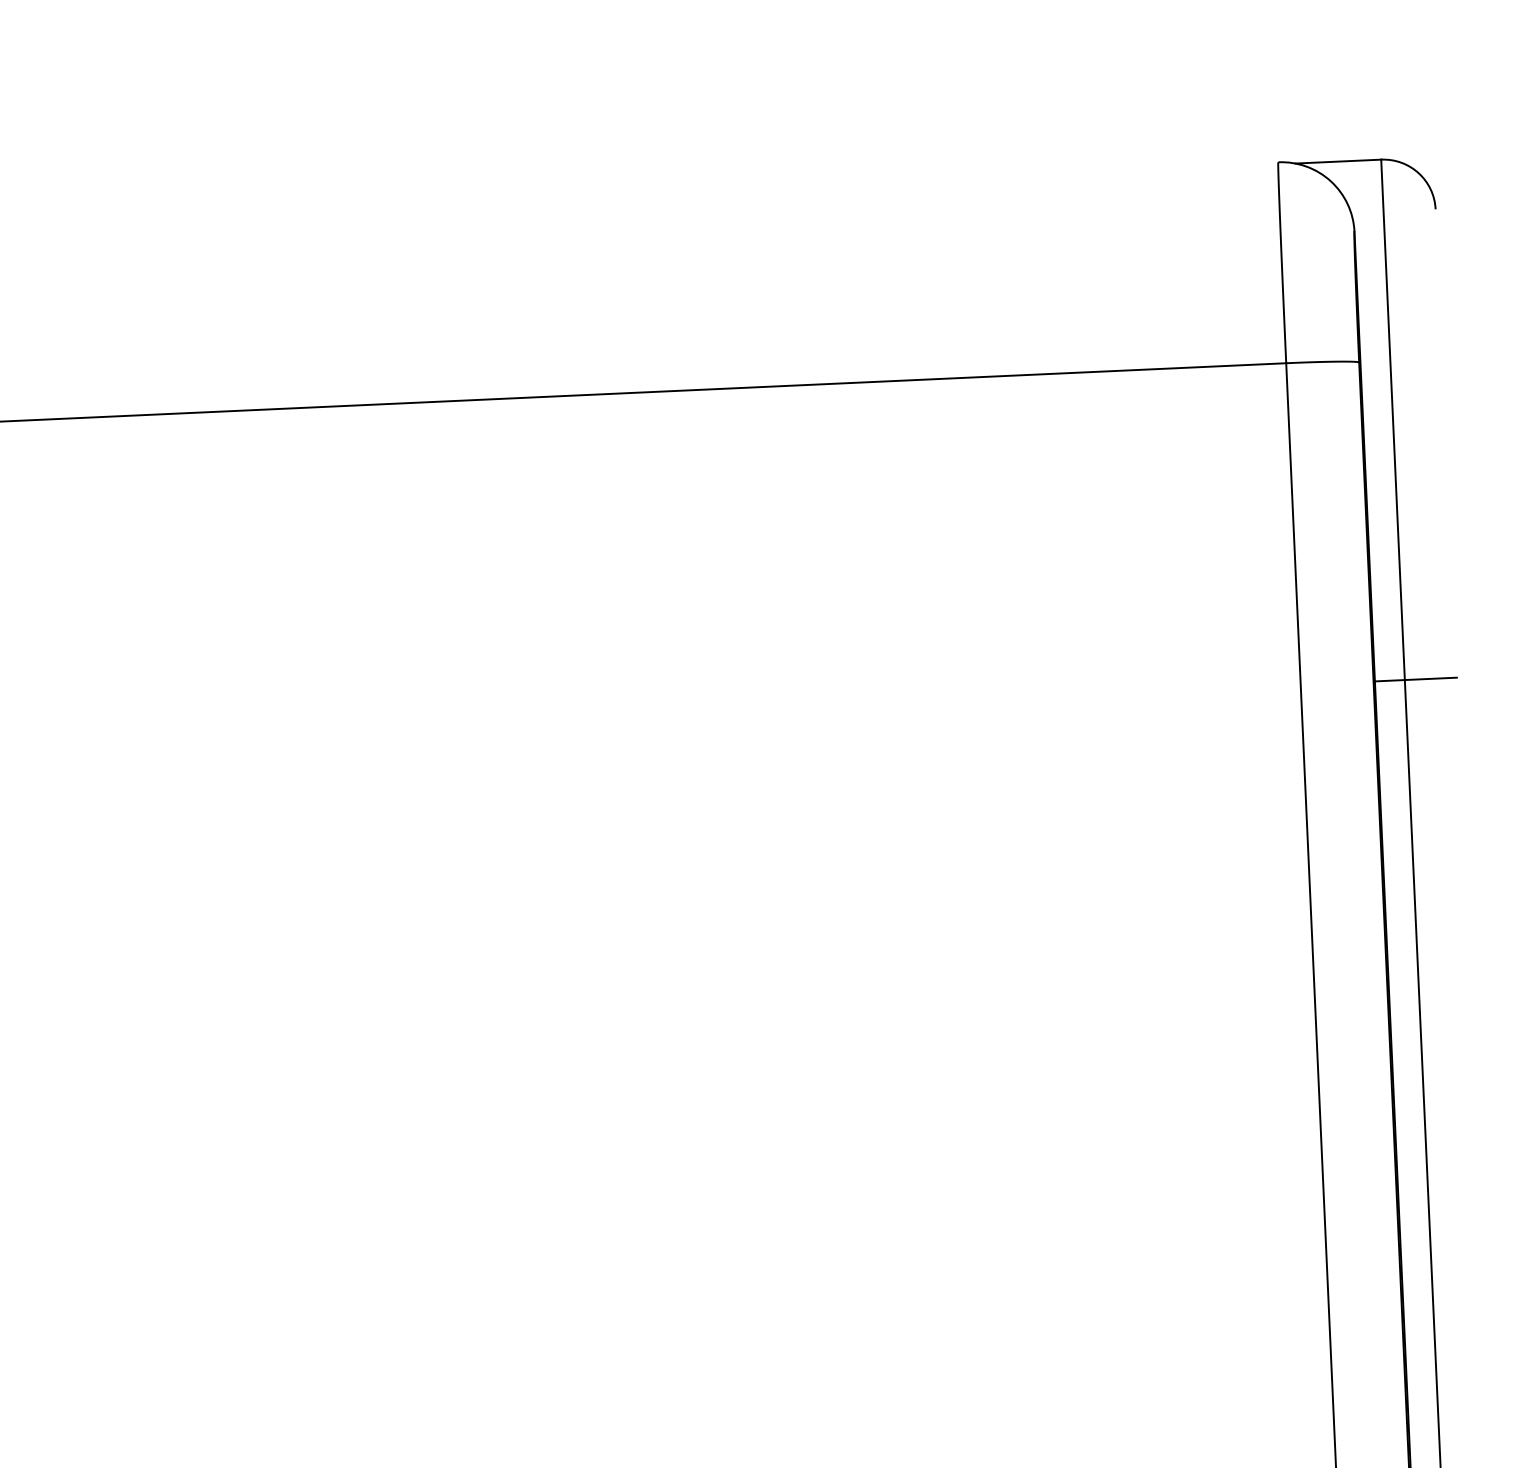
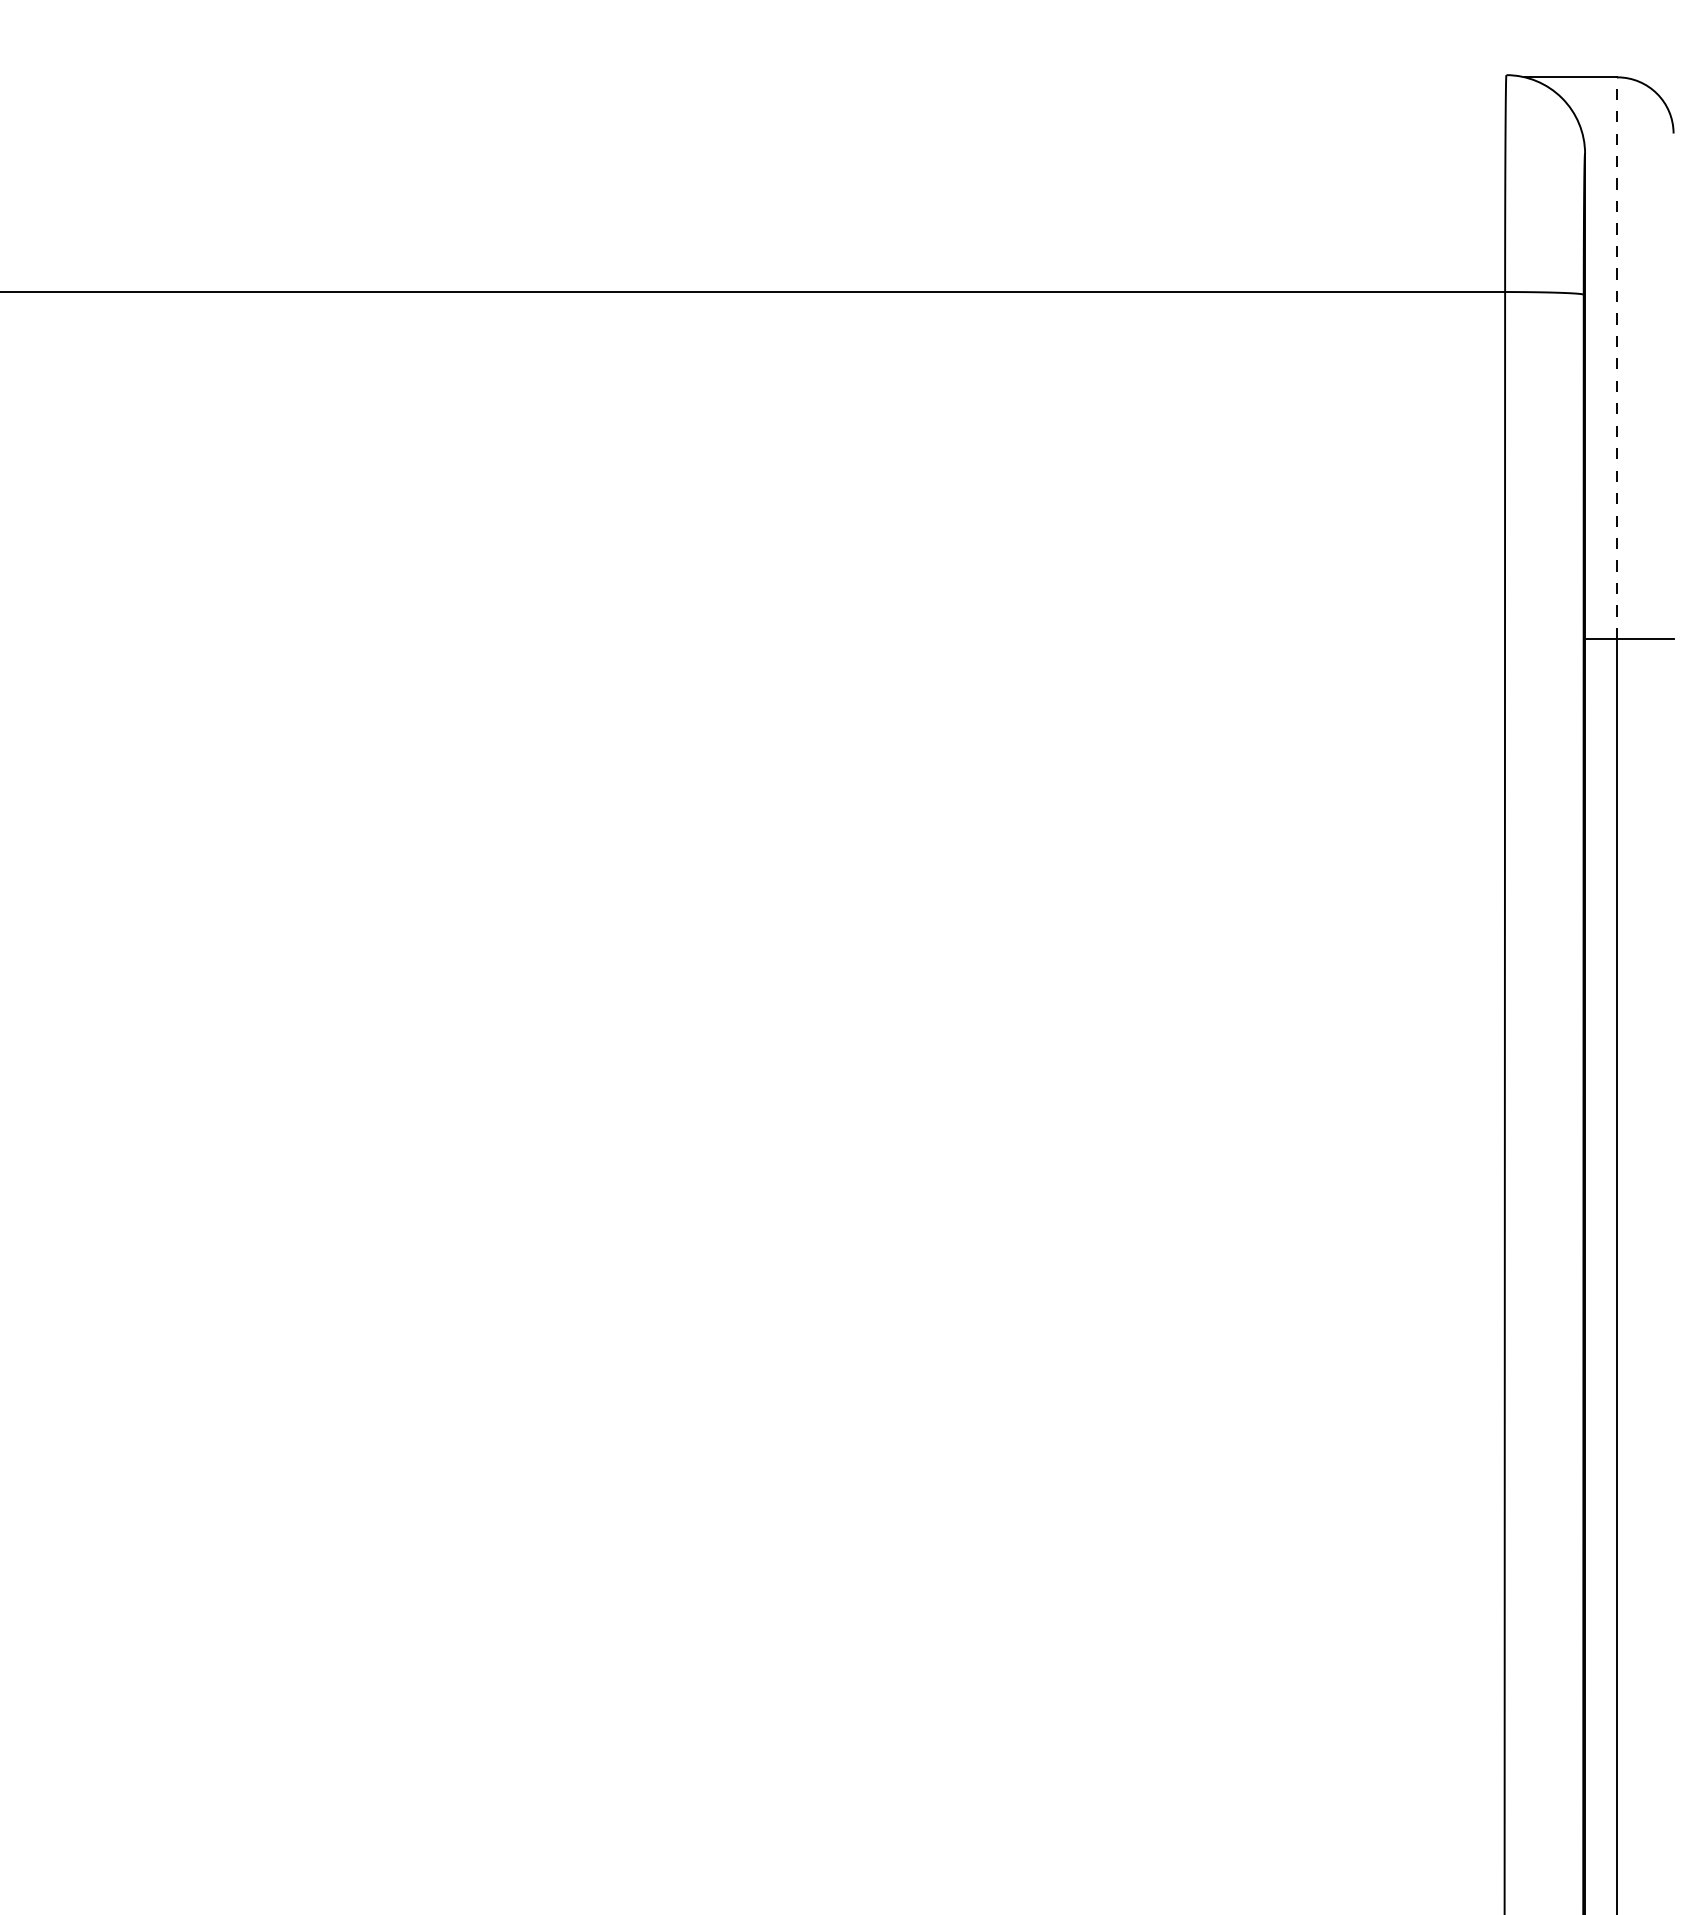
line: (1393, 420) -> (1617, 358), solid -> dashed

